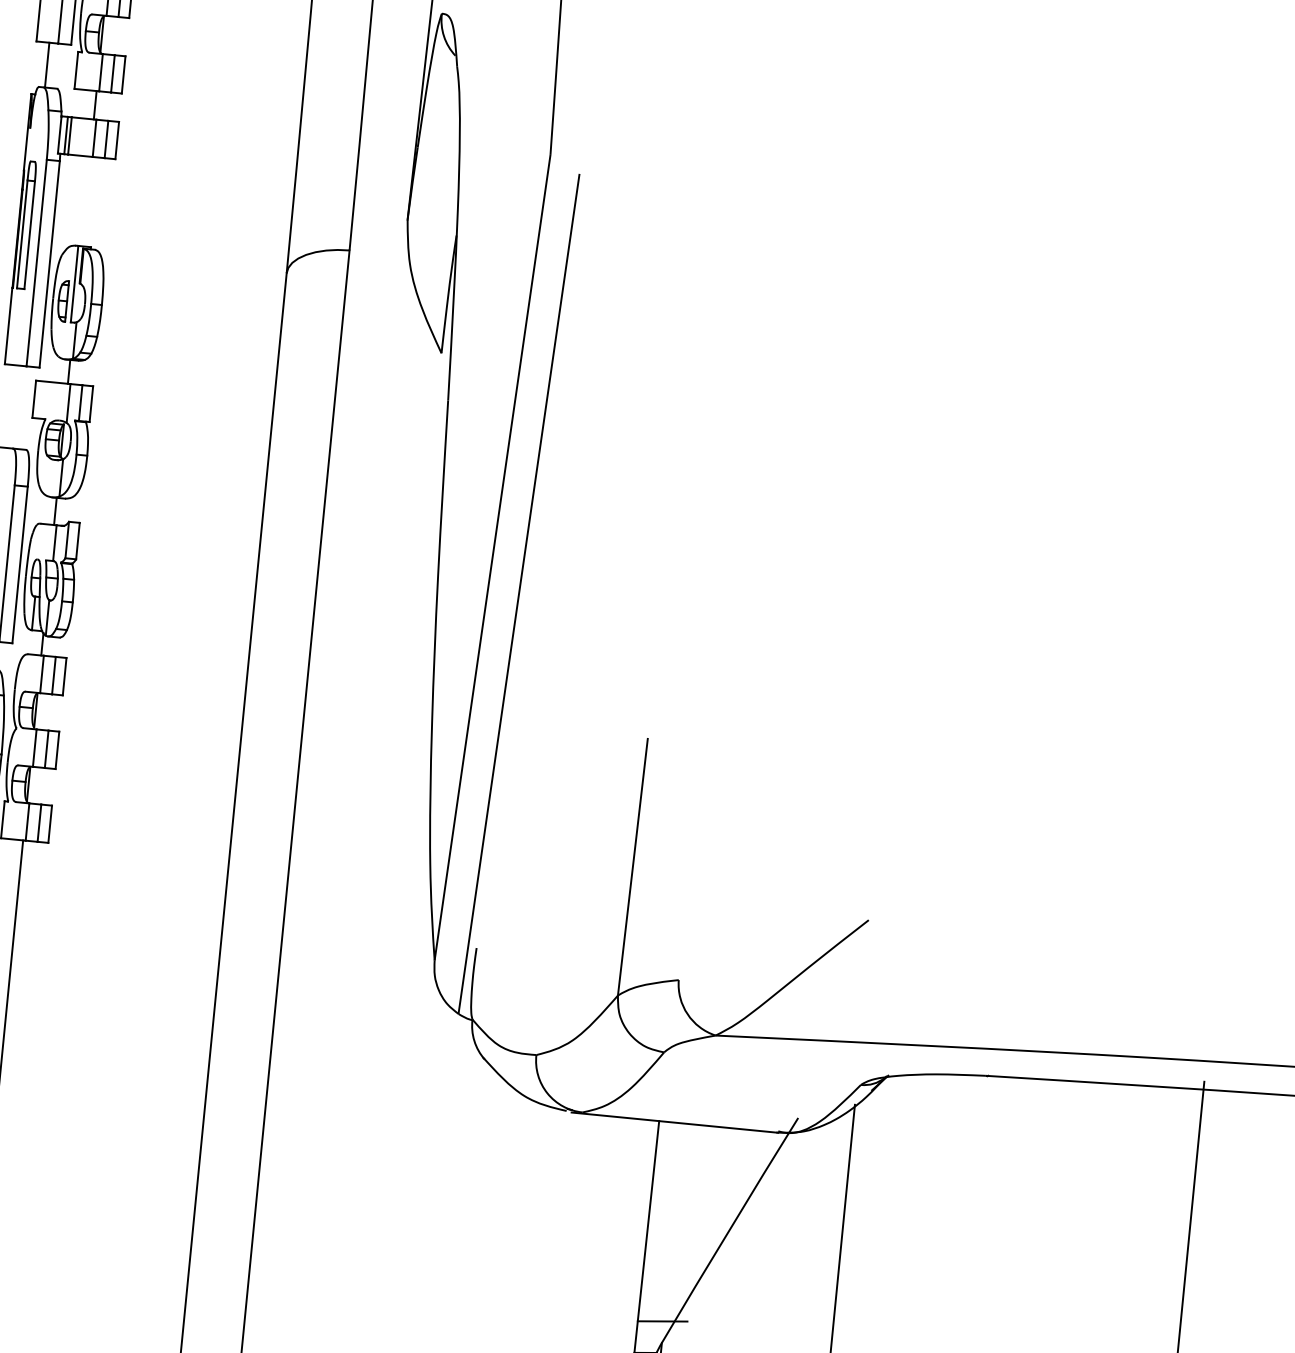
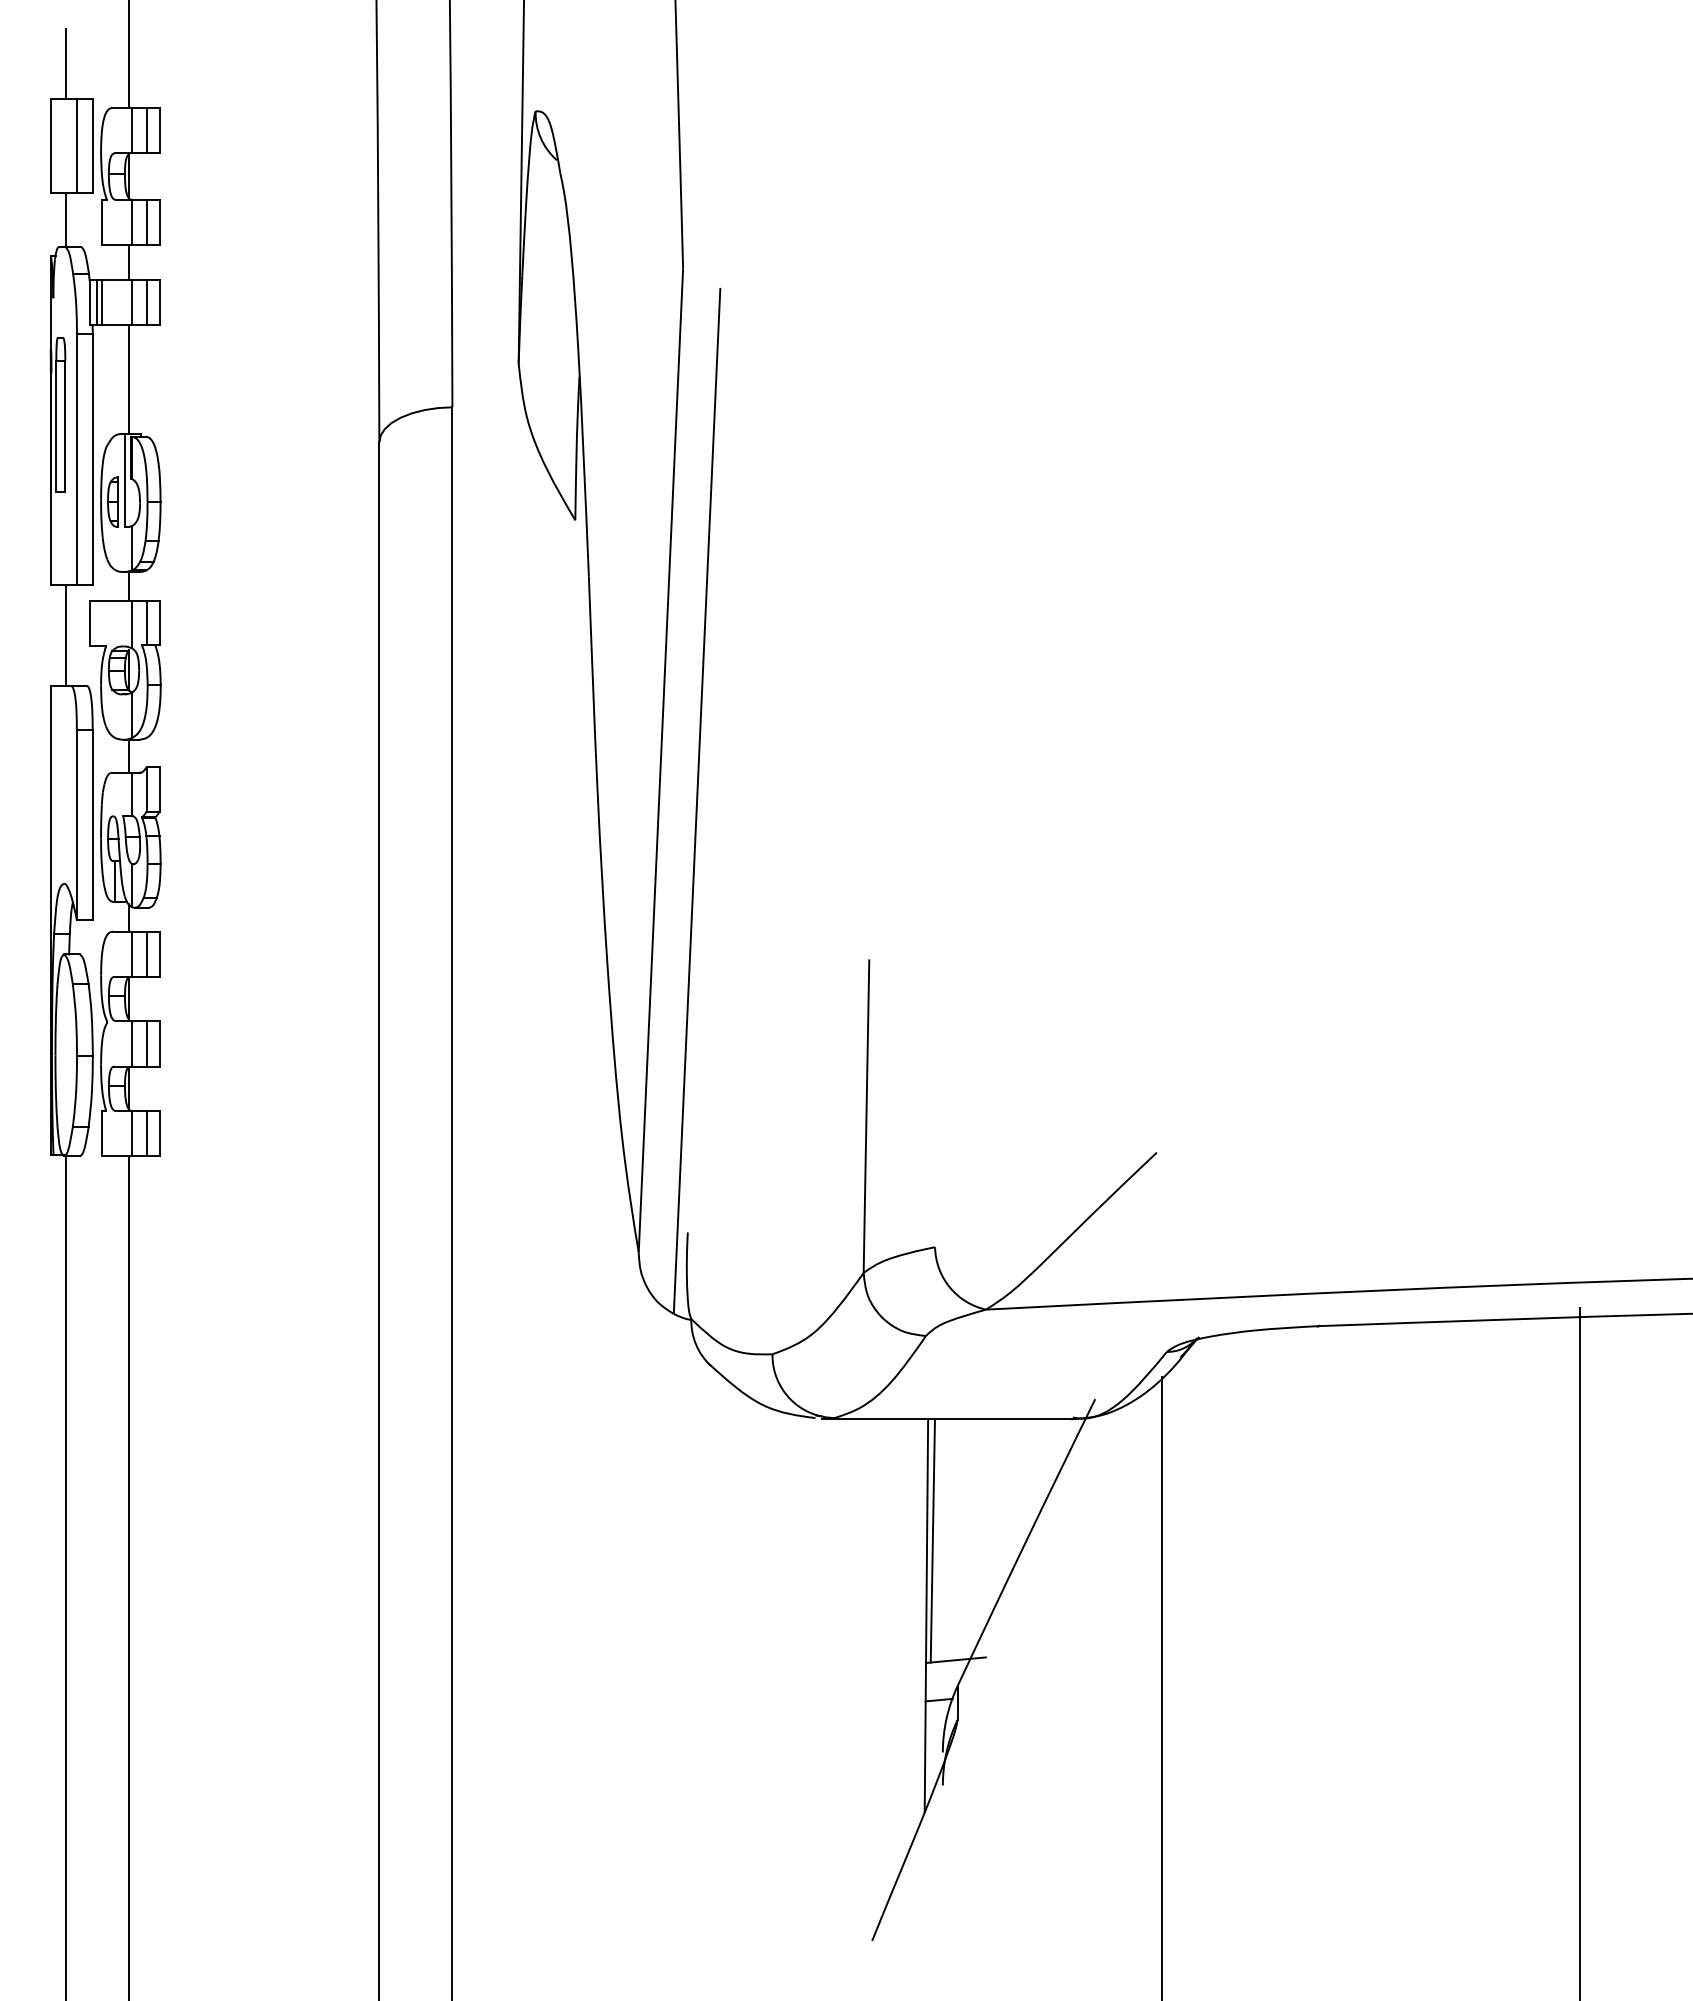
line: (85, 201) -> (128, 379), added
line: (13, 407) -> (66, 635), added
line: (653, 1221) -> (932, 1540), added

